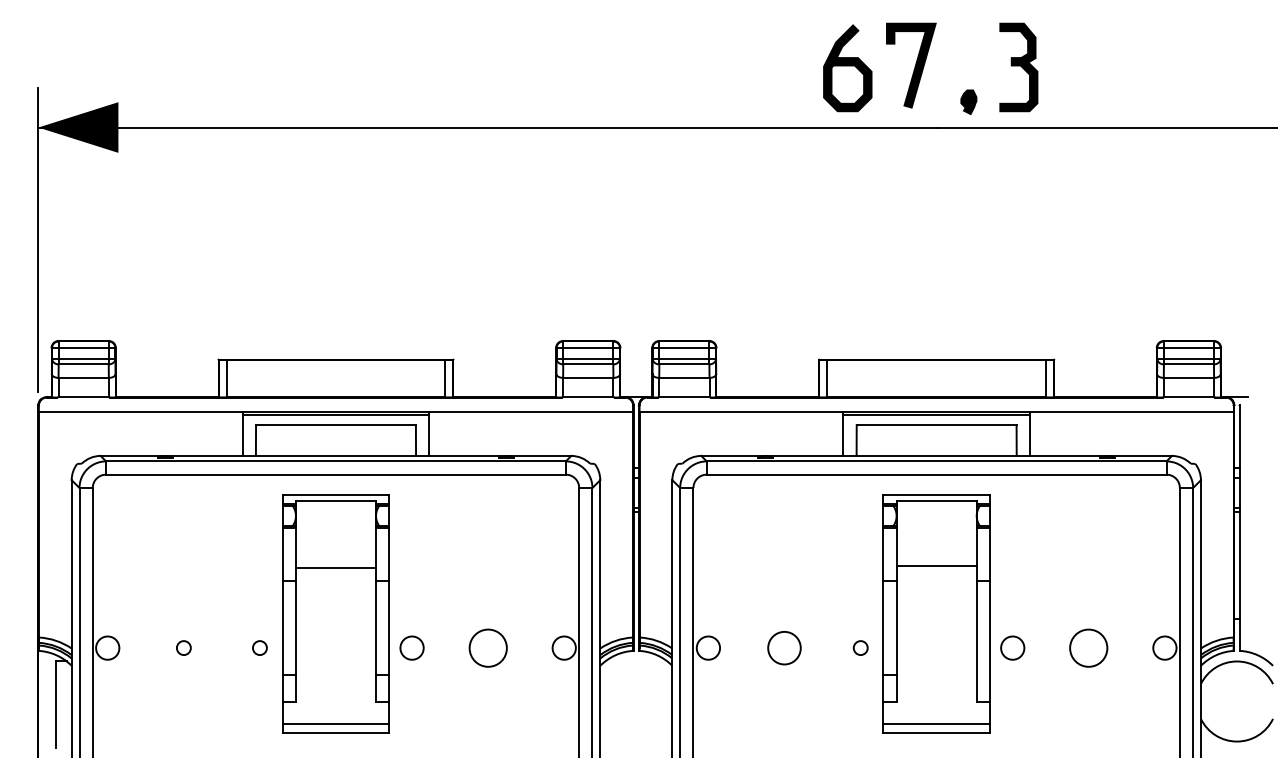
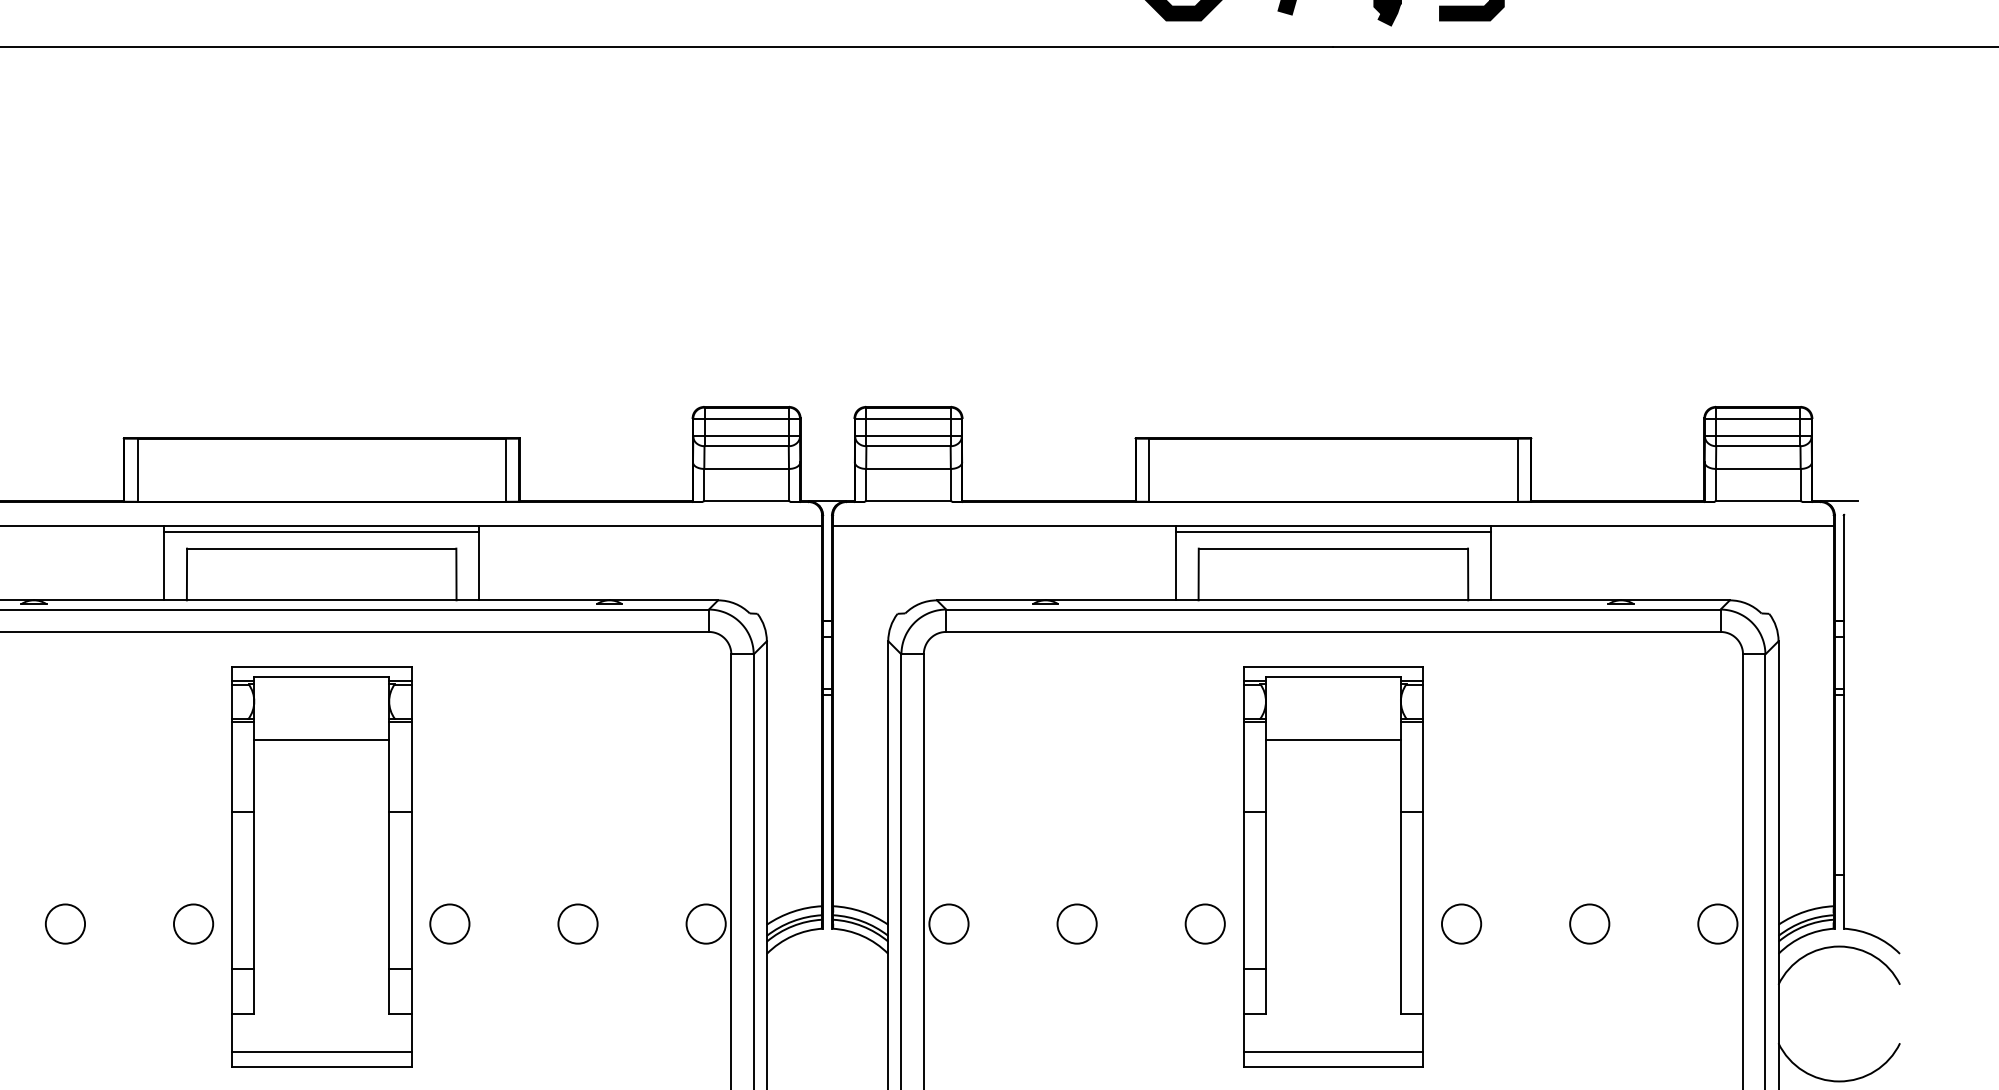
line: (936, 565) -> (1333, 739), moved
line: (335, 567) -> (320, 739), moved
circle: (183, 647) -> (64, 923), size x1.67
circle: (259, 647) -> (192, 923), size x1.67
circle: (487, 647) -> (576, 923), size x0.62
circle: (784, 647) -> (1077, 923), size x0.71
circle: (860, 647) -> (1205, 923), size x1.67
circle: (1088, 647) -> (1589, 923), size x0.62

